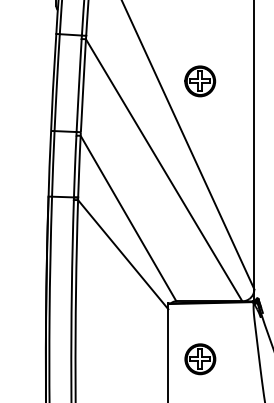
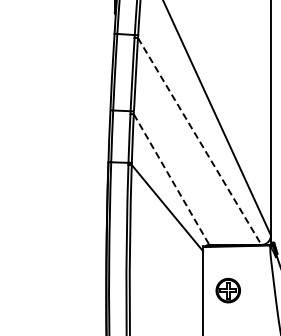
part: (199, 80) -> (227, 70), removed
line: (163, 170) -> (199, 141), solid -> dashed
line: (128, 218) -> (171, 179), solid -> dashed

